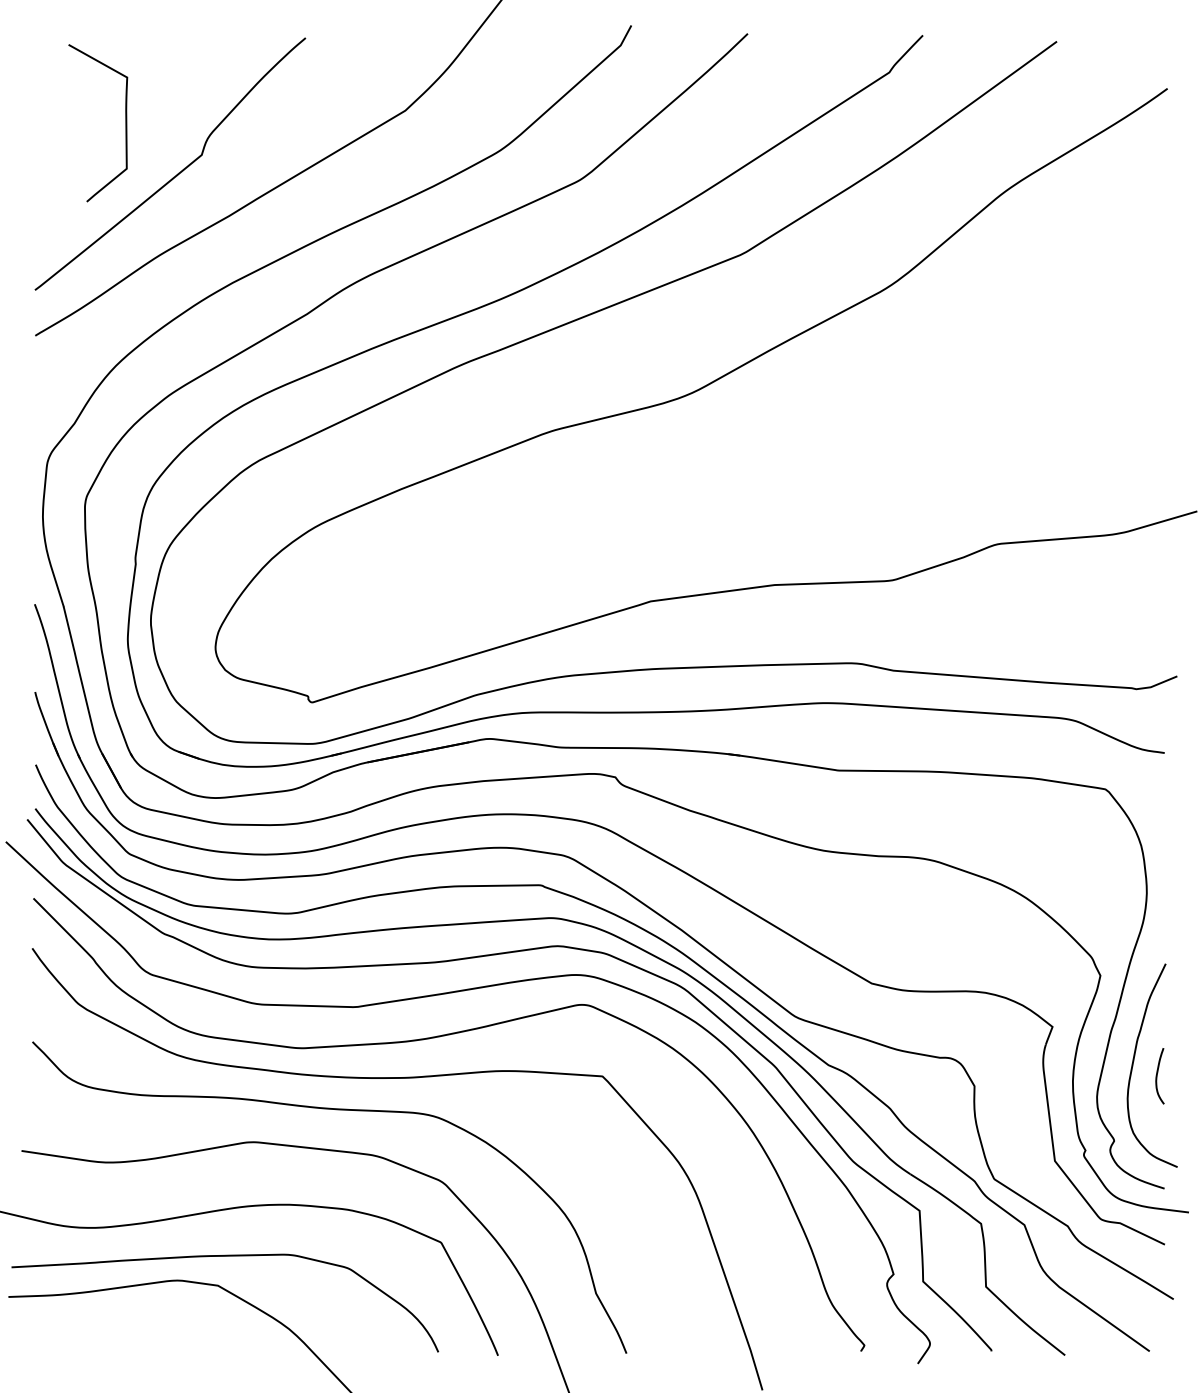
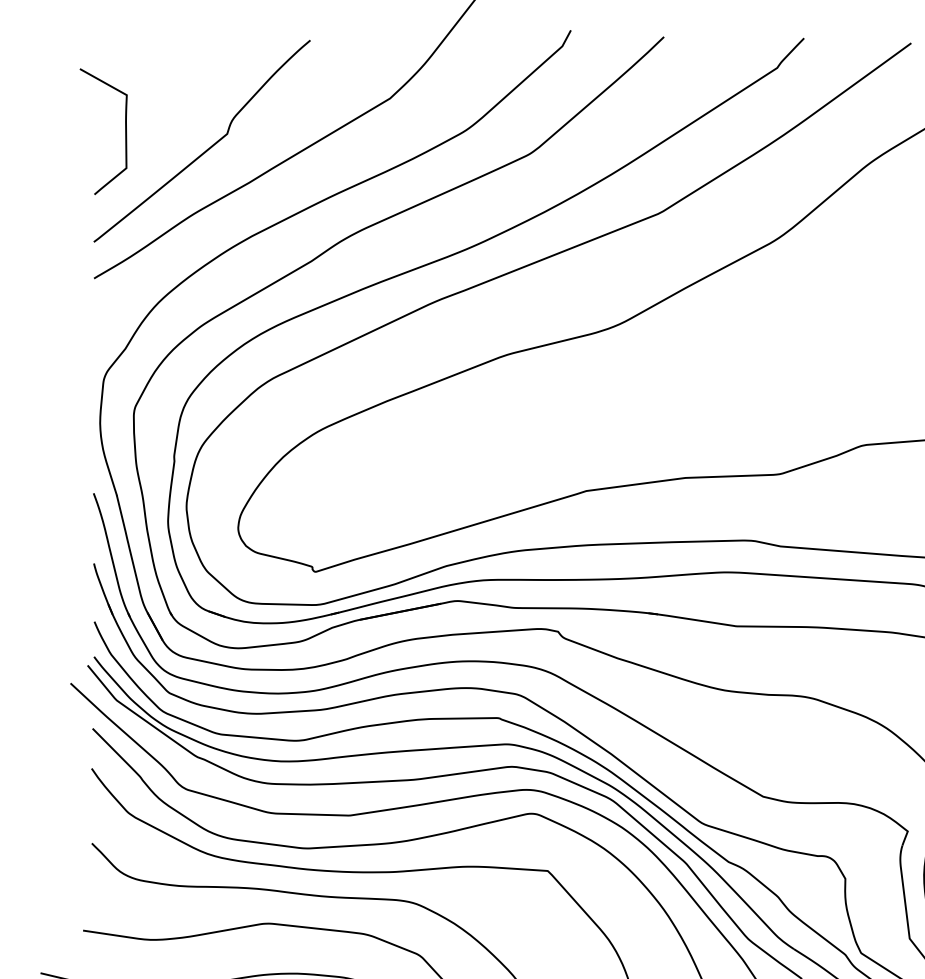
curve: (125, 123) -> (125, 131), moved

